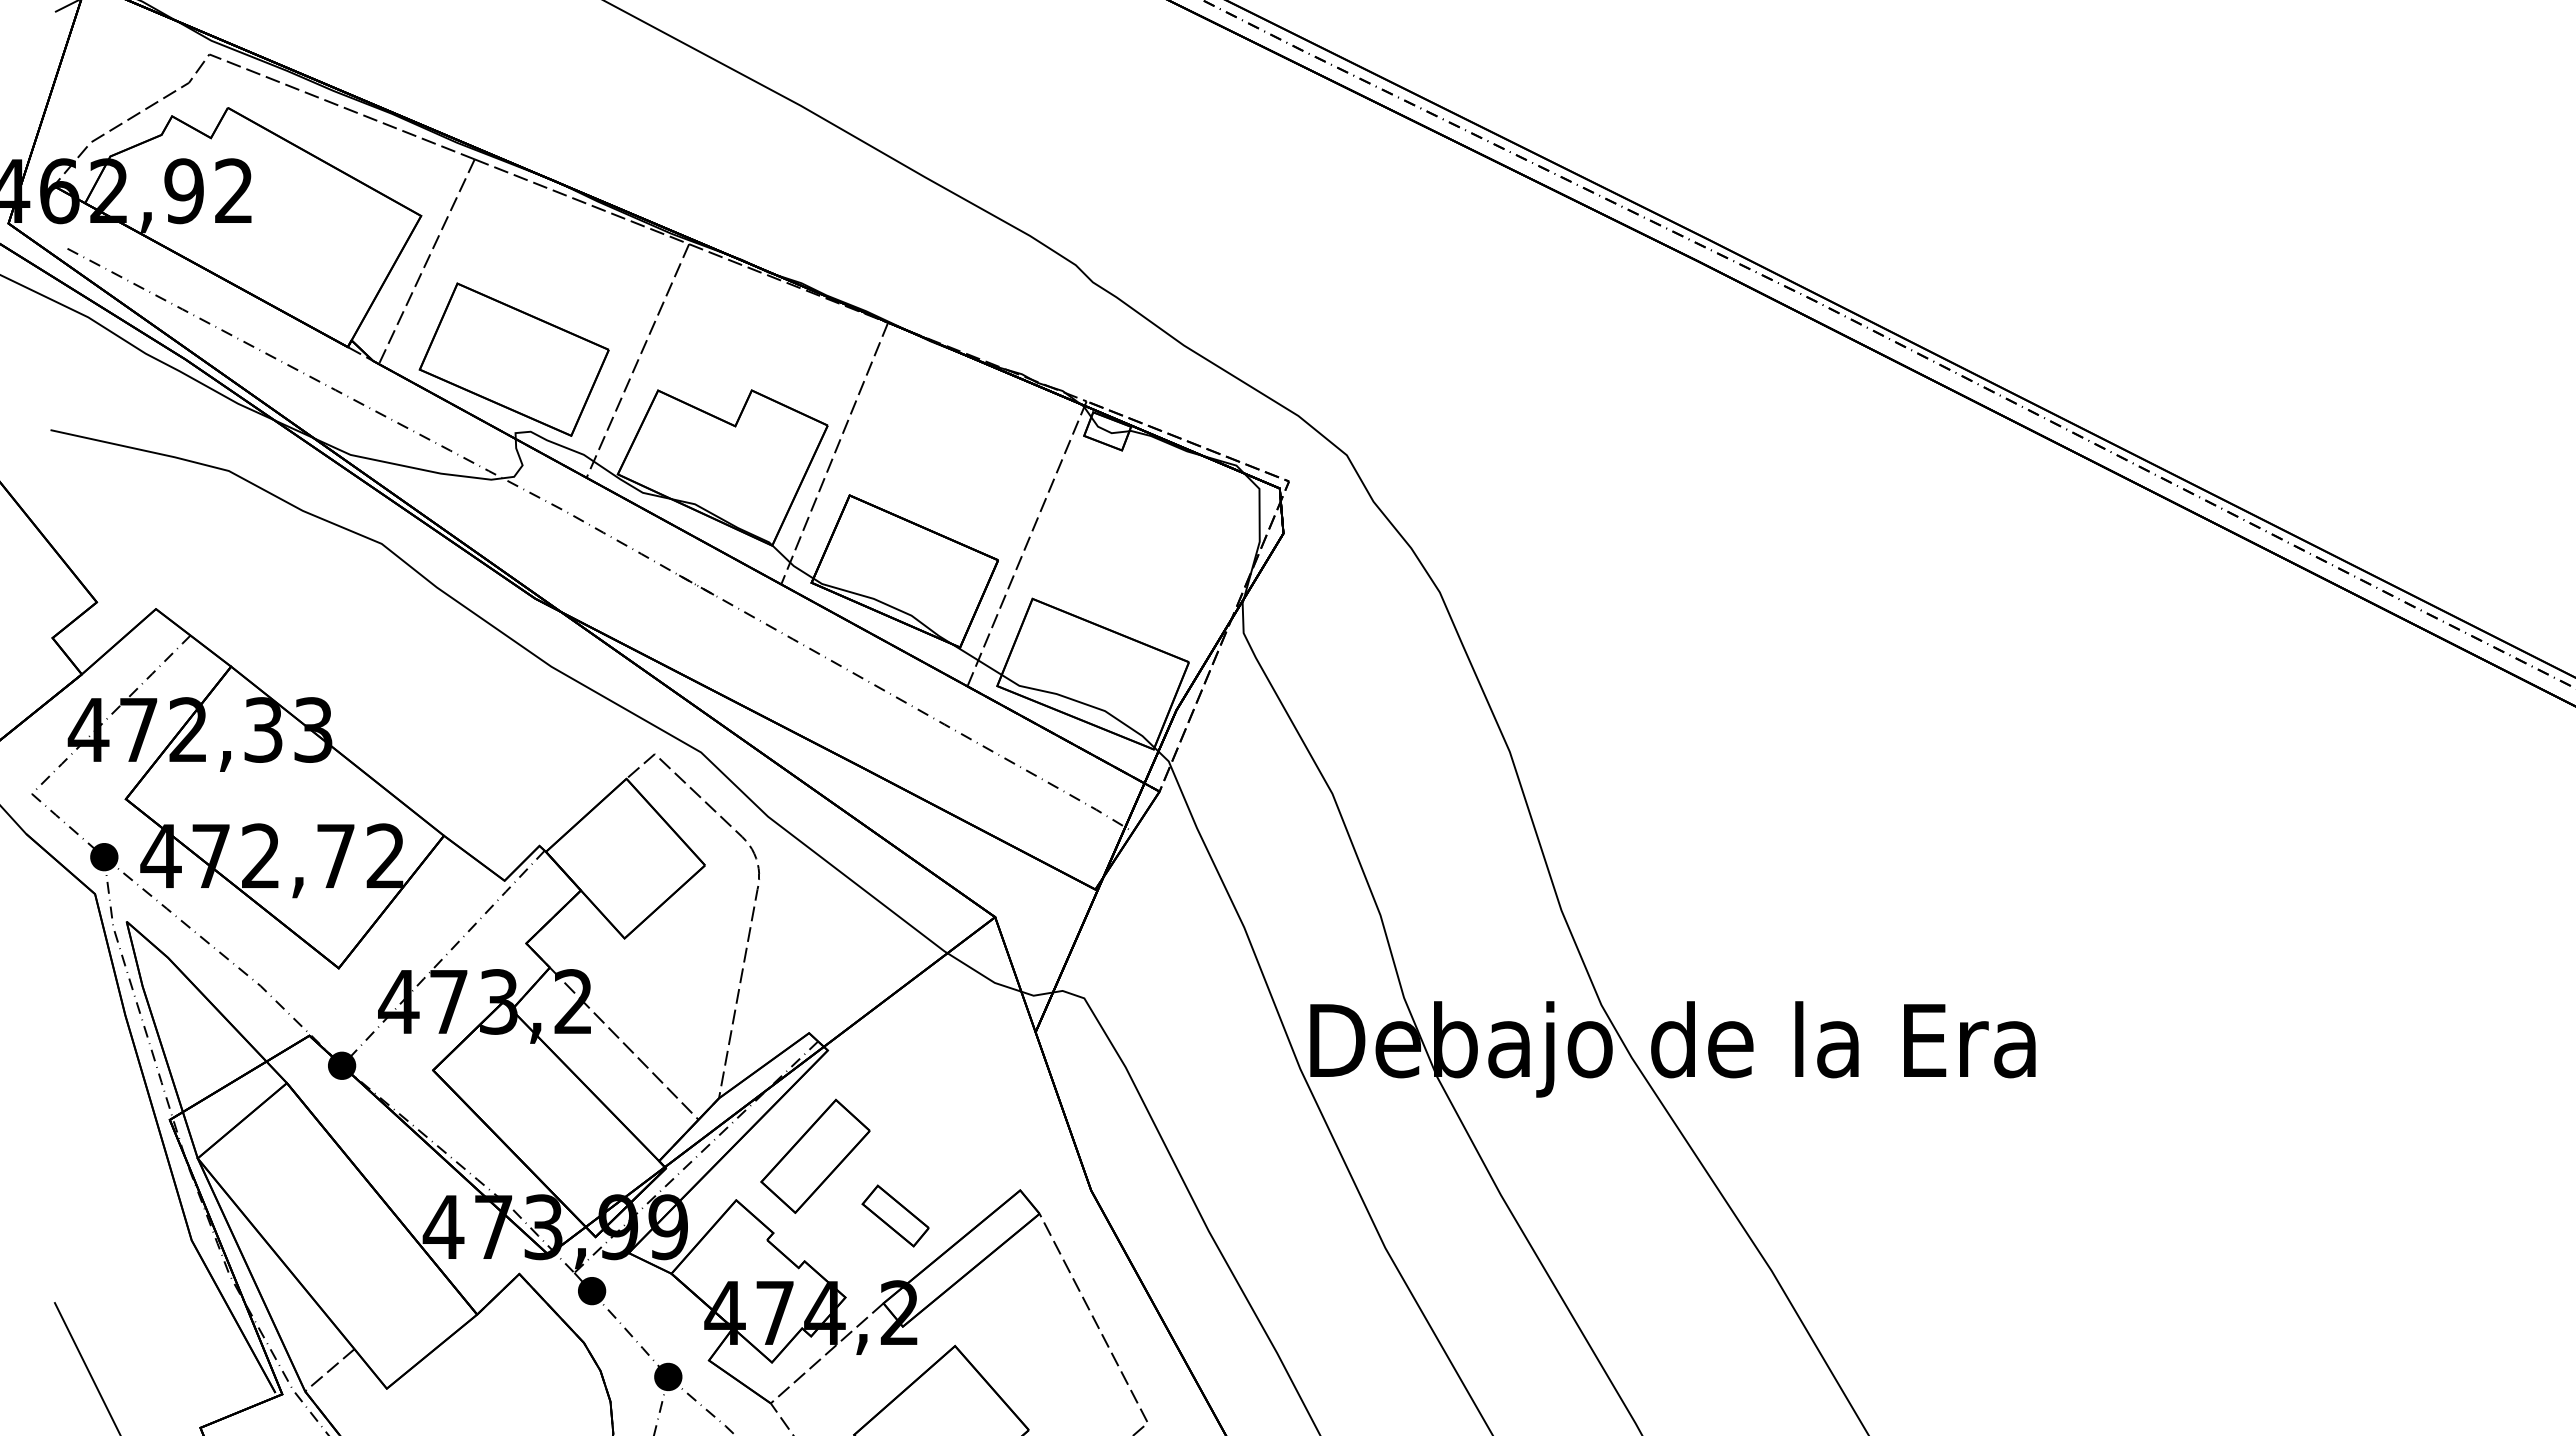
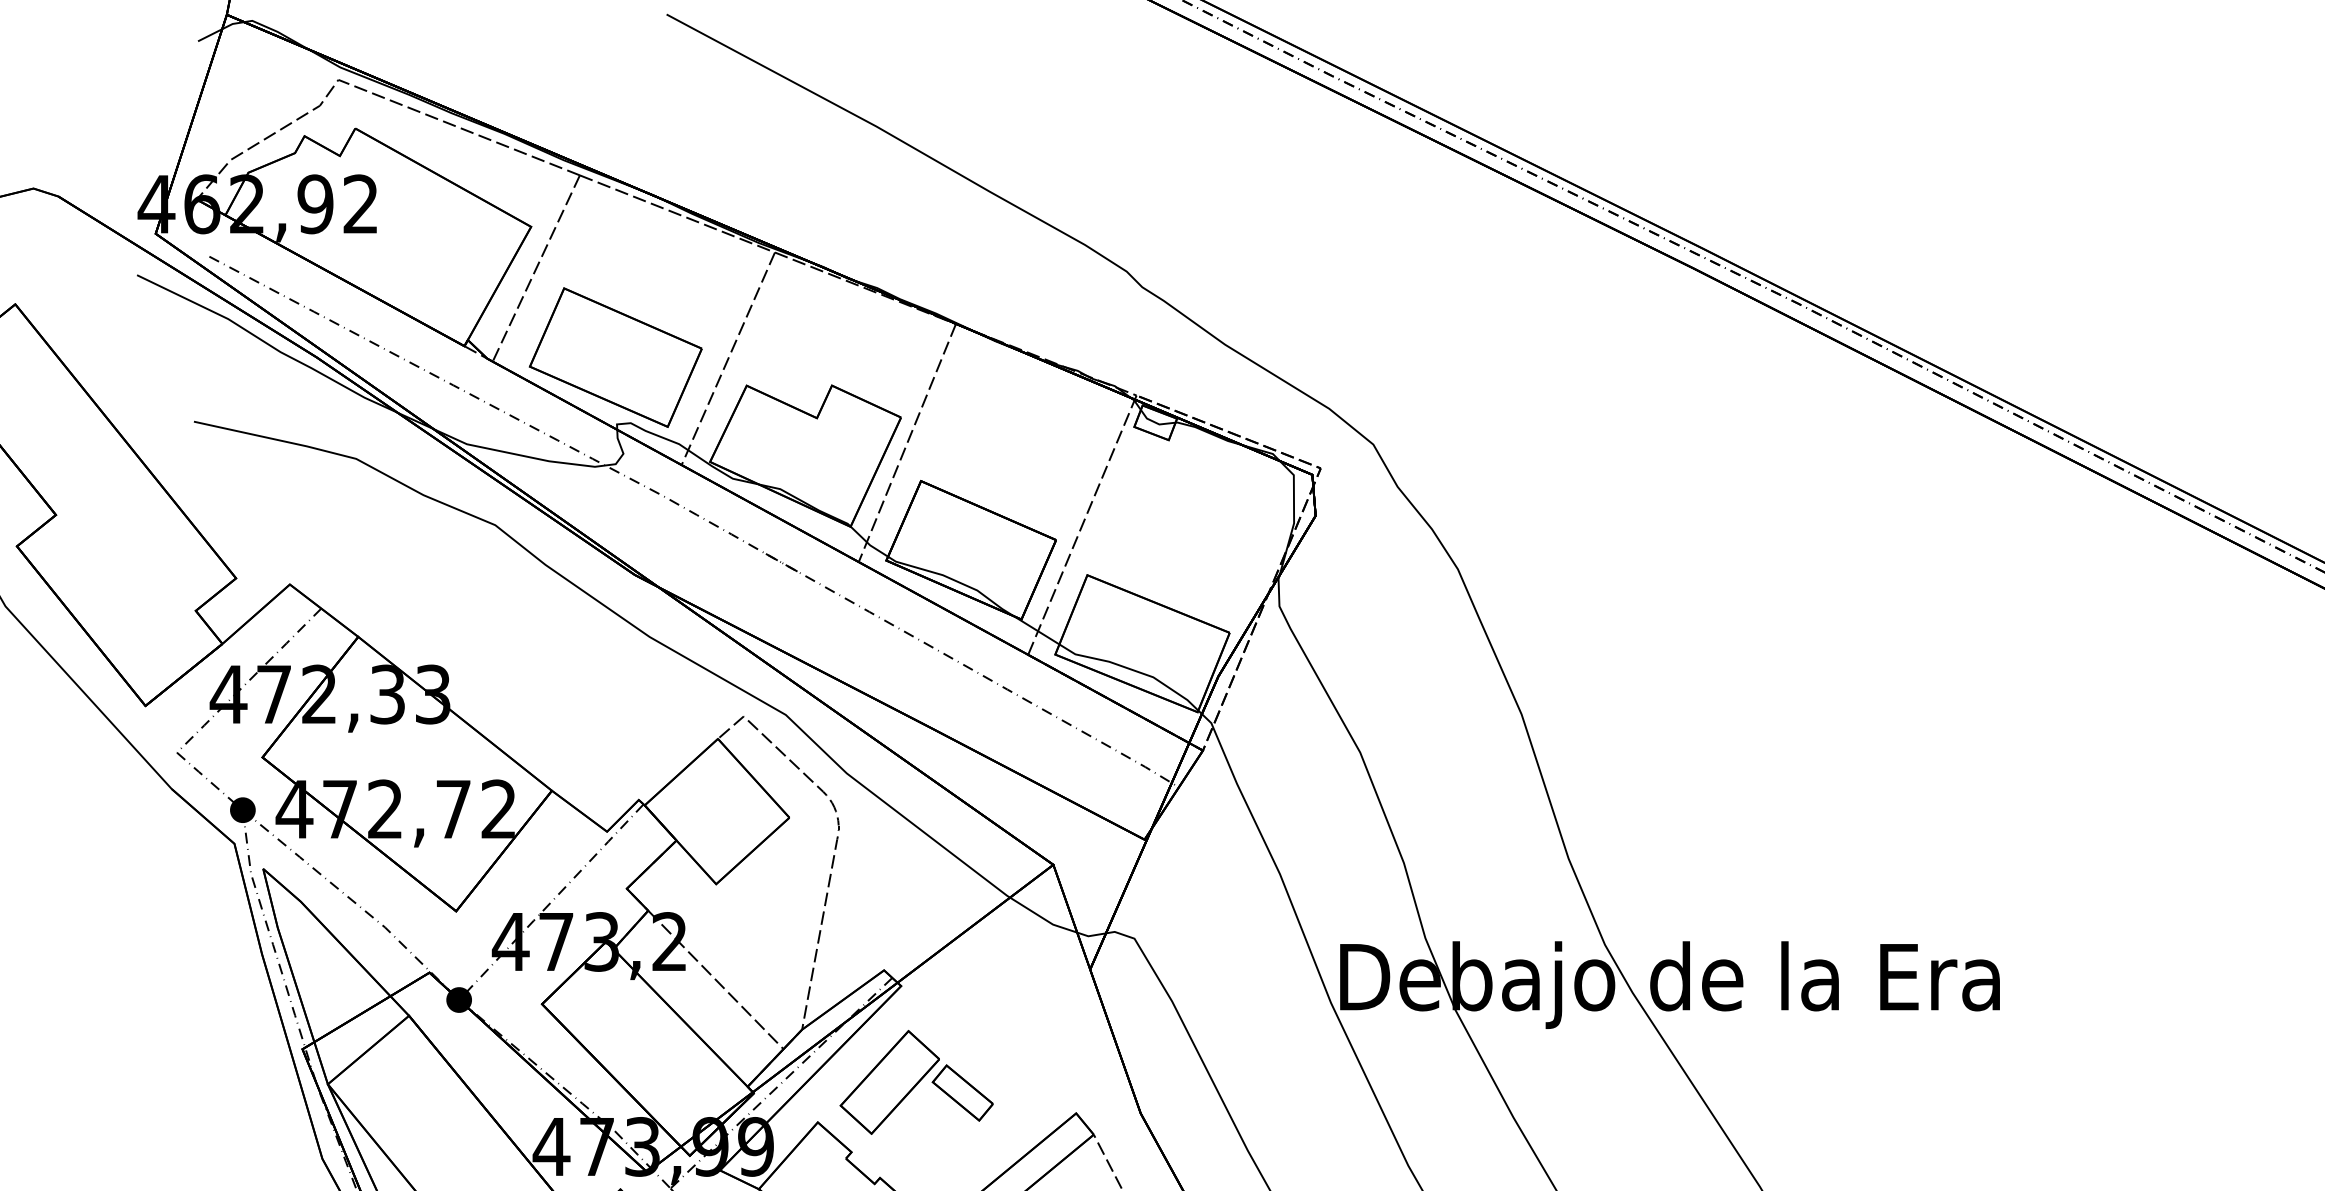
part: (895, 1215) -> (962, 1092), moved

